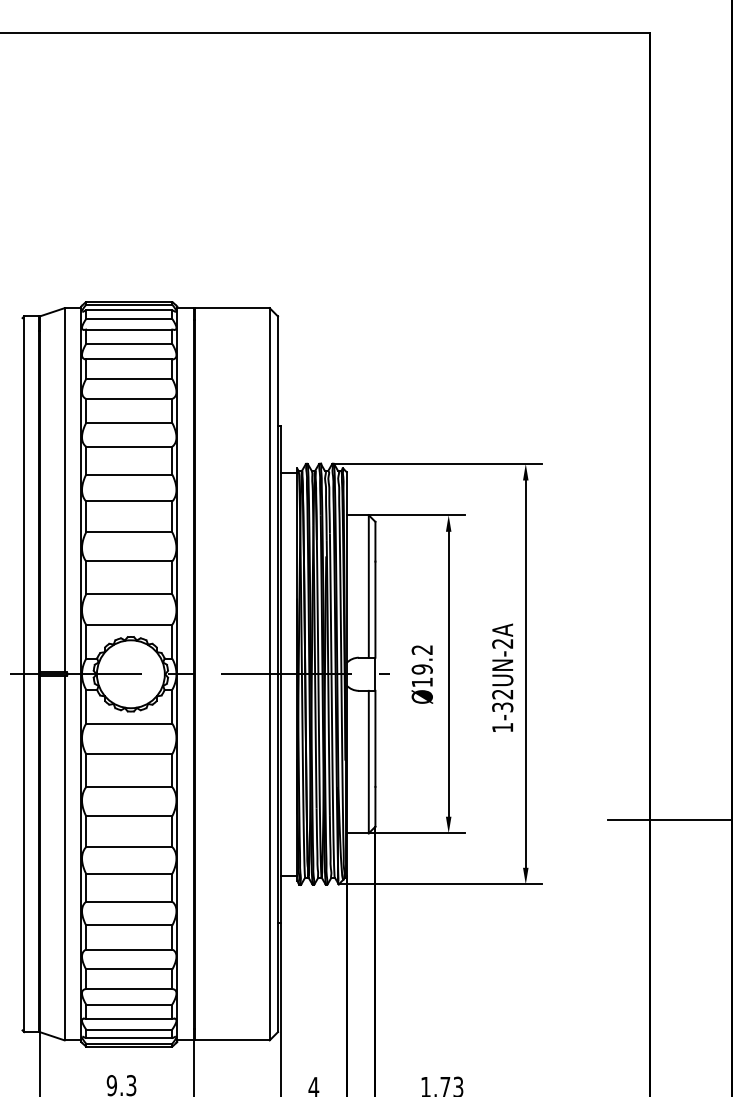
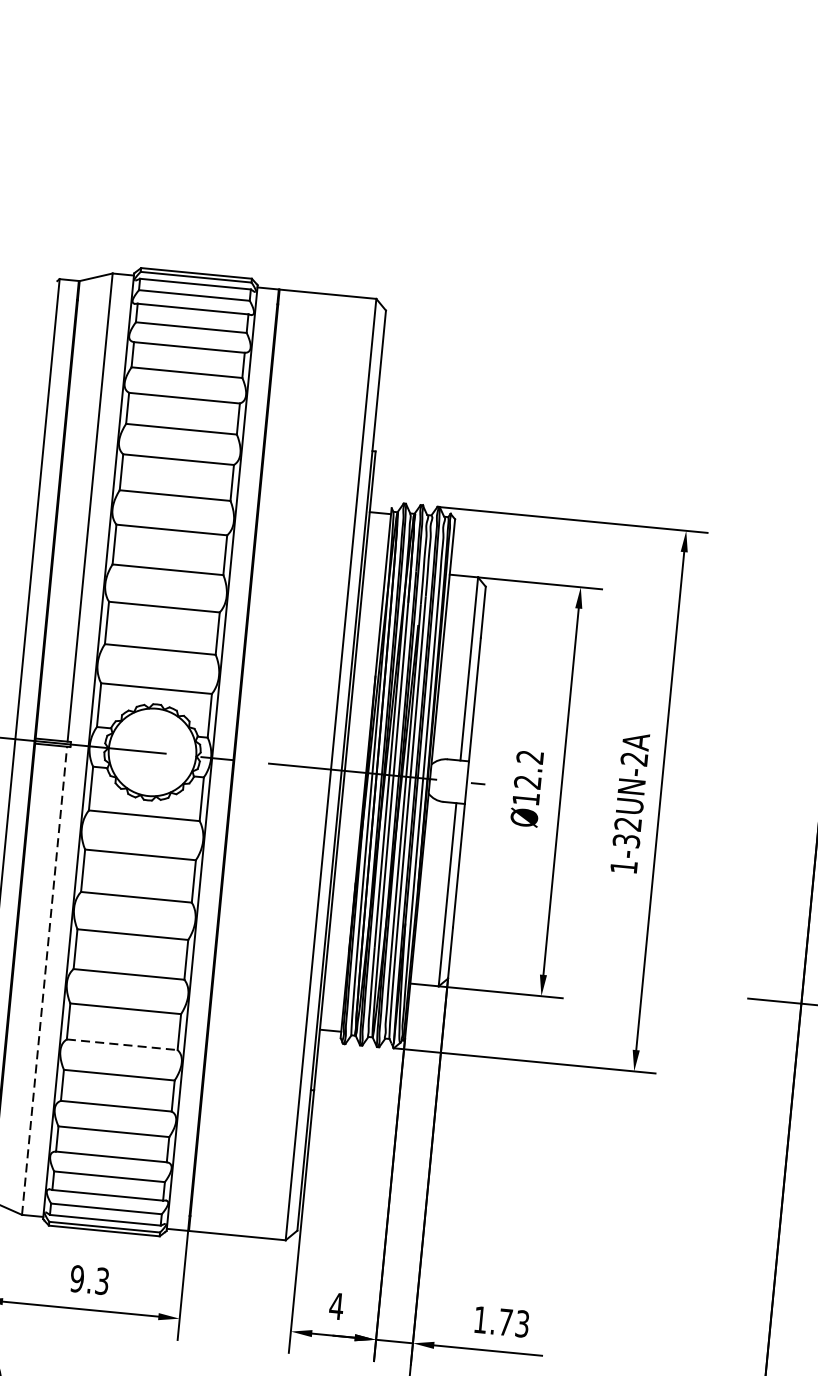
text: (421, 669) -> (526, 782), Ø19.2 -> Ø12.2
line: (64, 857) -> (44, 979), solid -> dashed
line: (129, 901) -> (122, 1044), solid -> dashed

